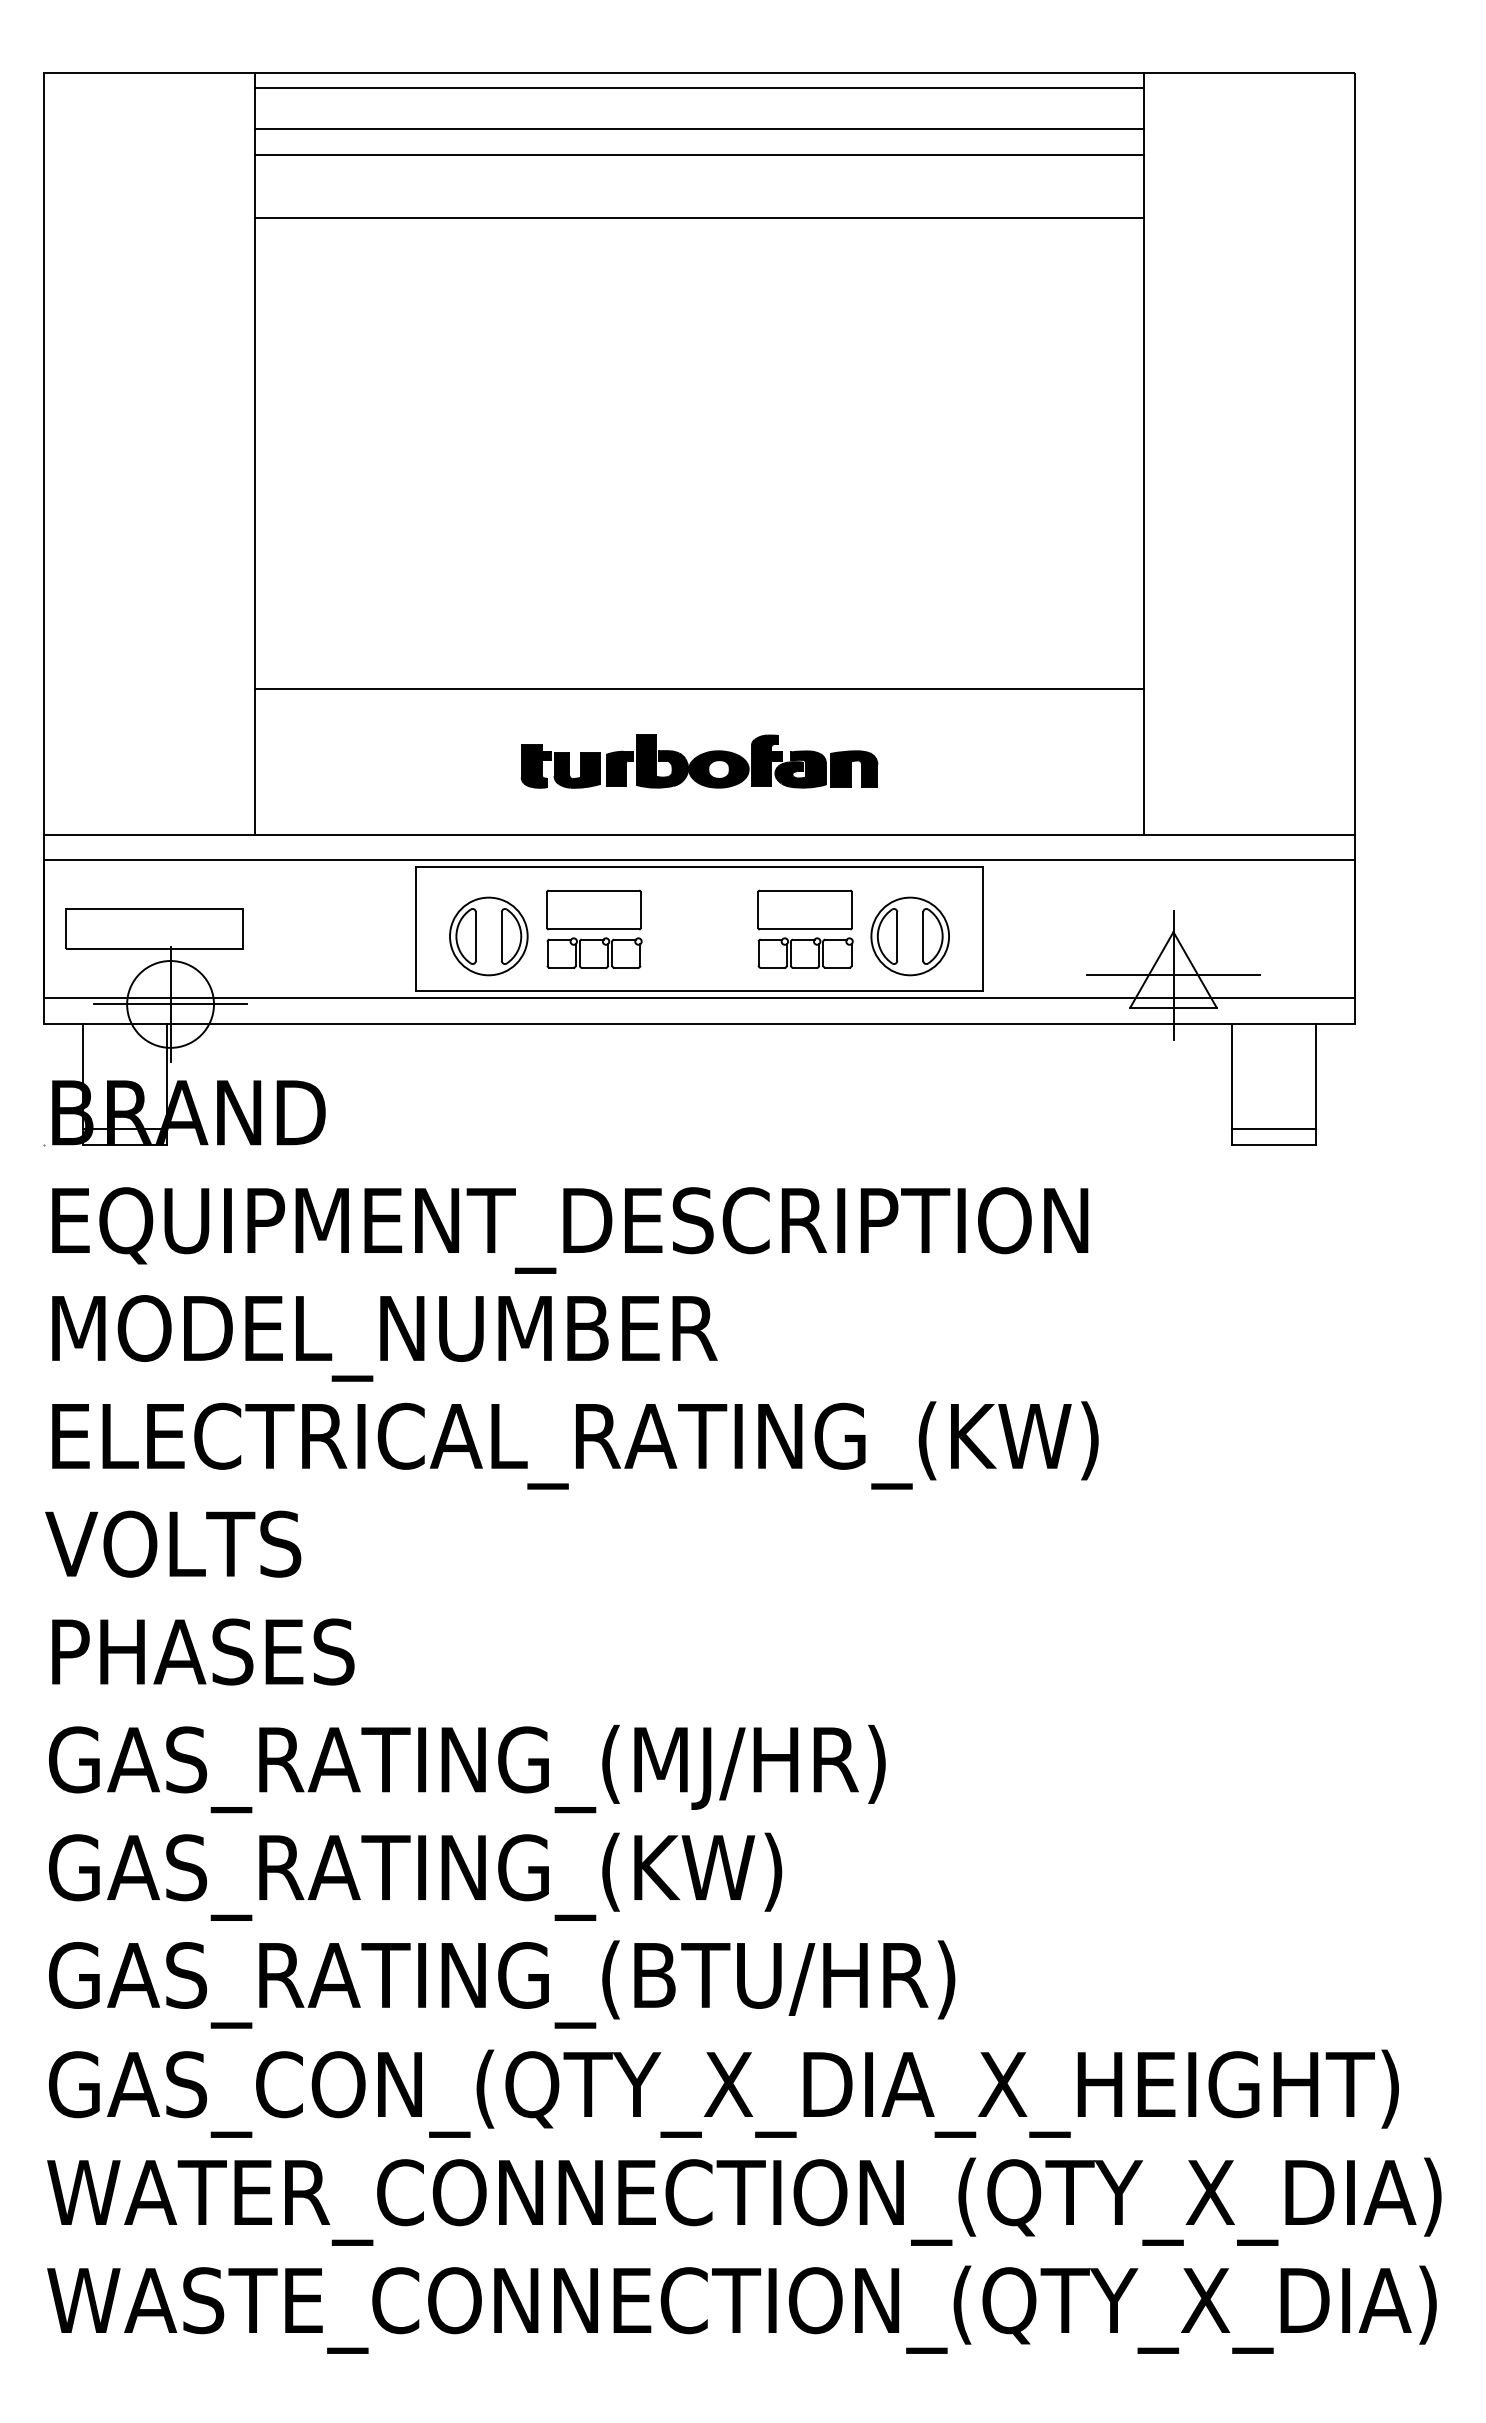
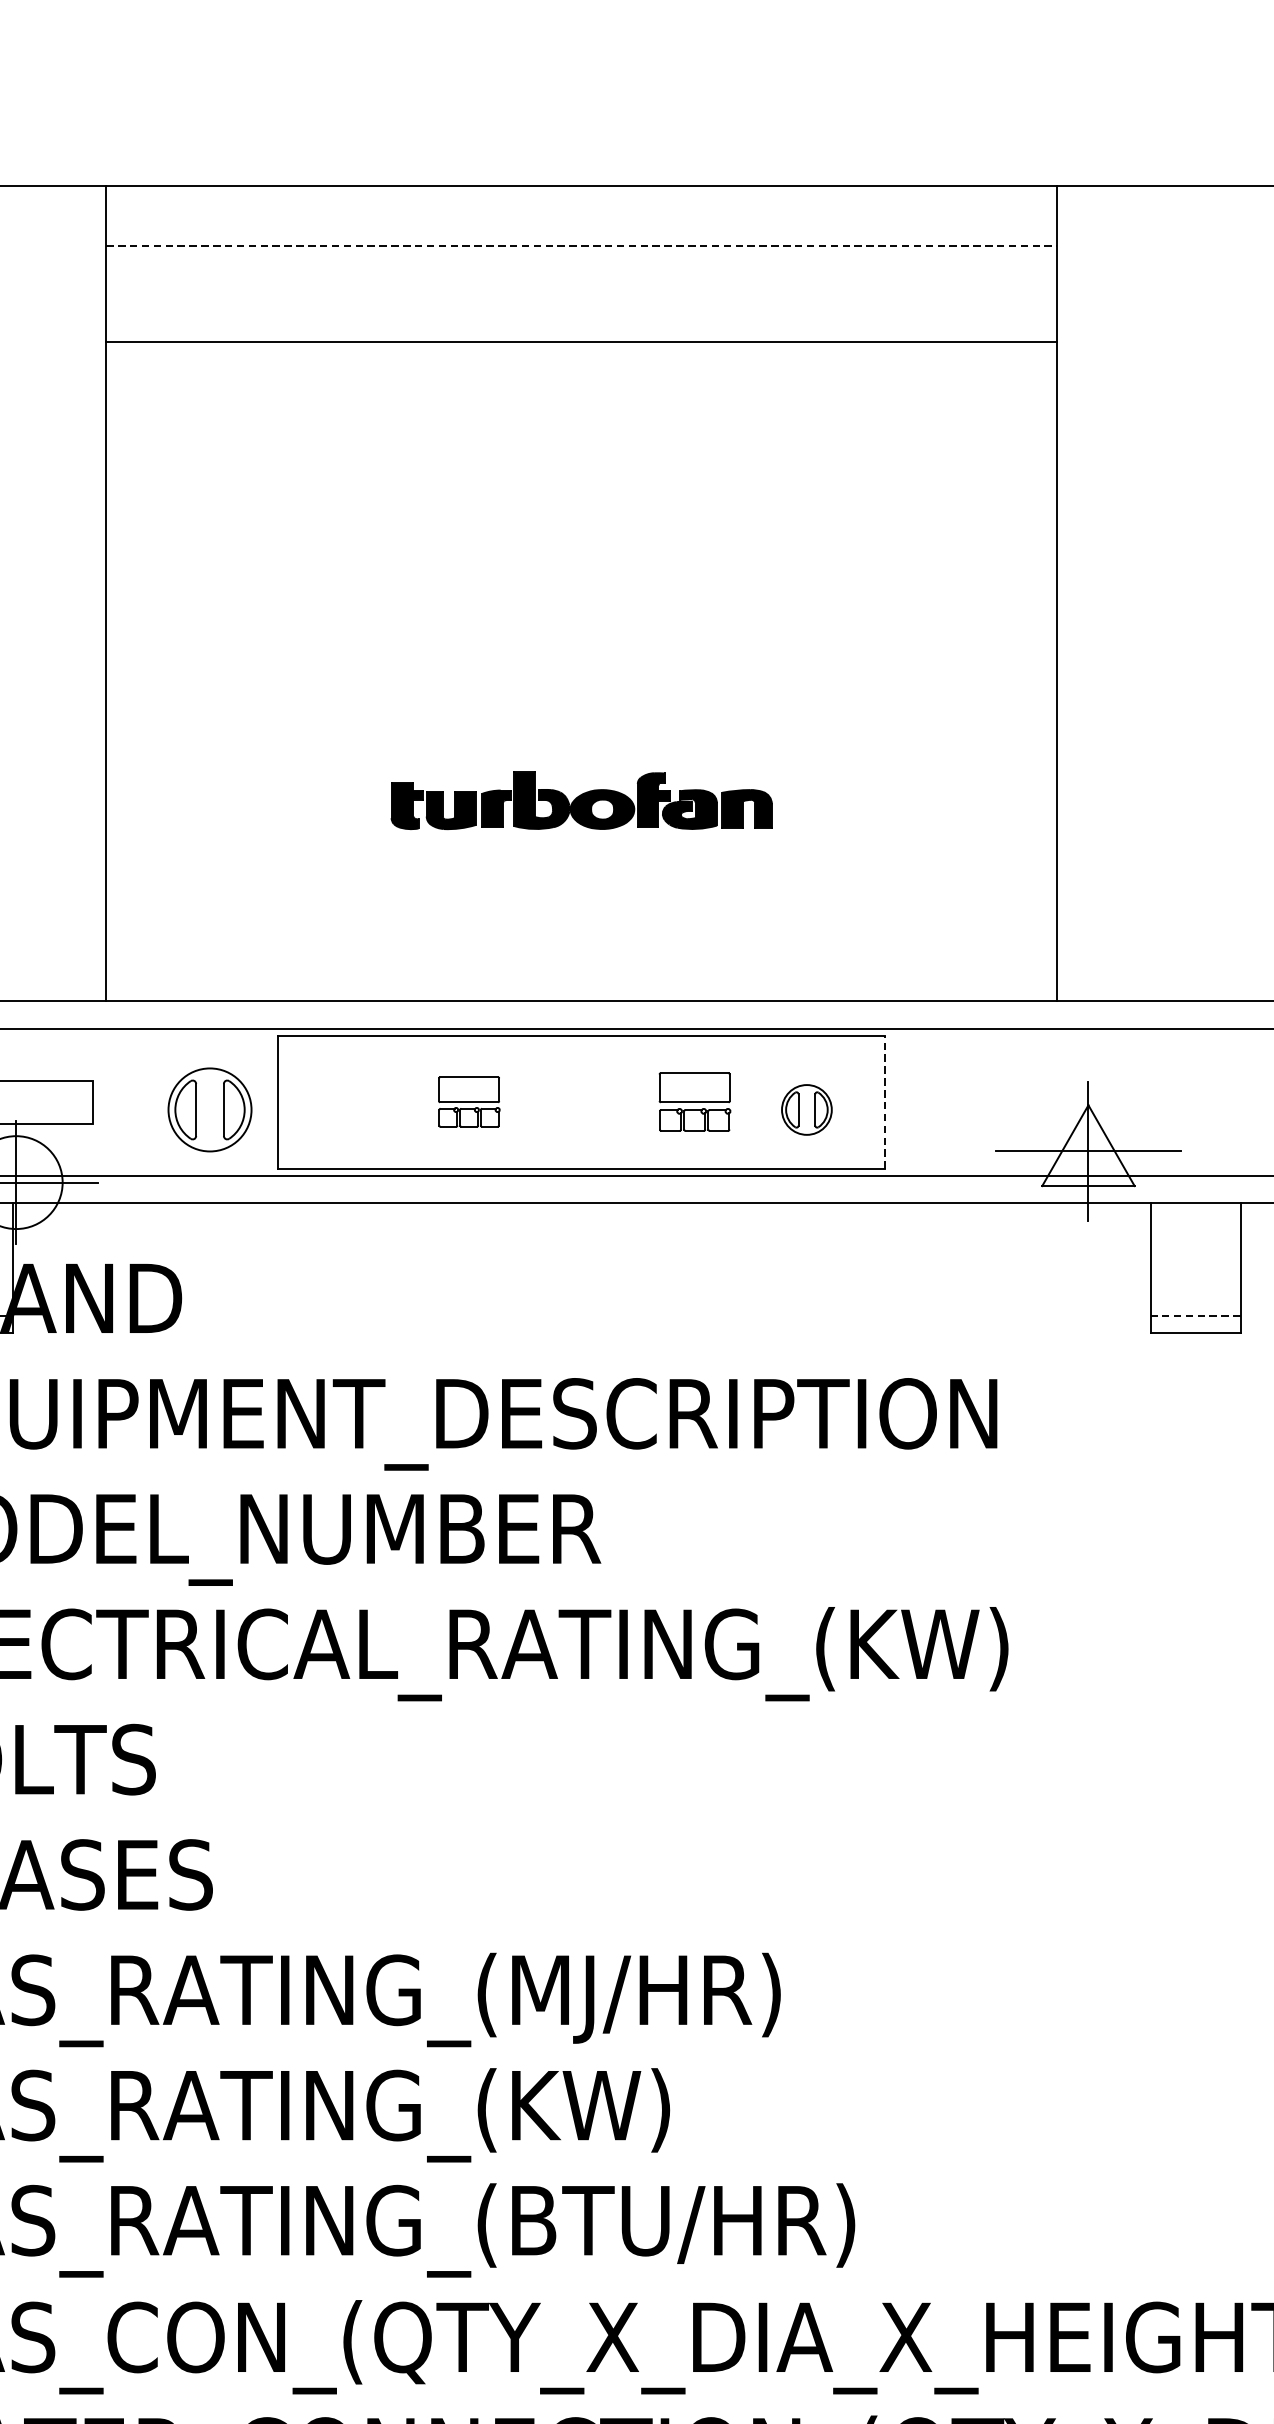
line: (699, 88) -> (581, 203), removed
line: (699, 128) -> (581, 246), solid -> dashed
line: (699, 155) -> (581, 275), removed
line: (699, 689) -> (581, 845), removed
part: (699, 761) -> (581, 801), moved
part: (594, 928) -> (469, 1101), size x0.6
part: (805, 928) -> (695, 1101), size x0.7
line: (983, 928) -> (885, 1101), solid -> dashed
part: (488, 936) -> (209, 1109), moved
part: (909, 936) -> (806, 1109), size x0.6
line: (1273, 1128) -> (1195, 1315), solid -> dashed

